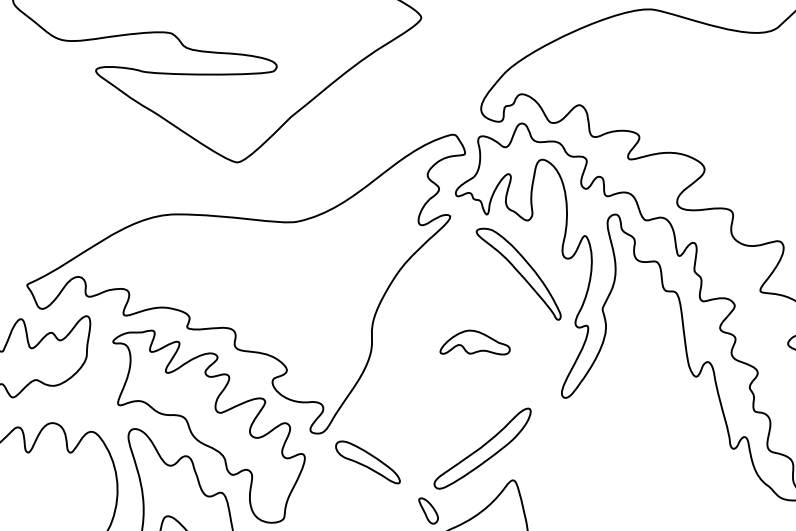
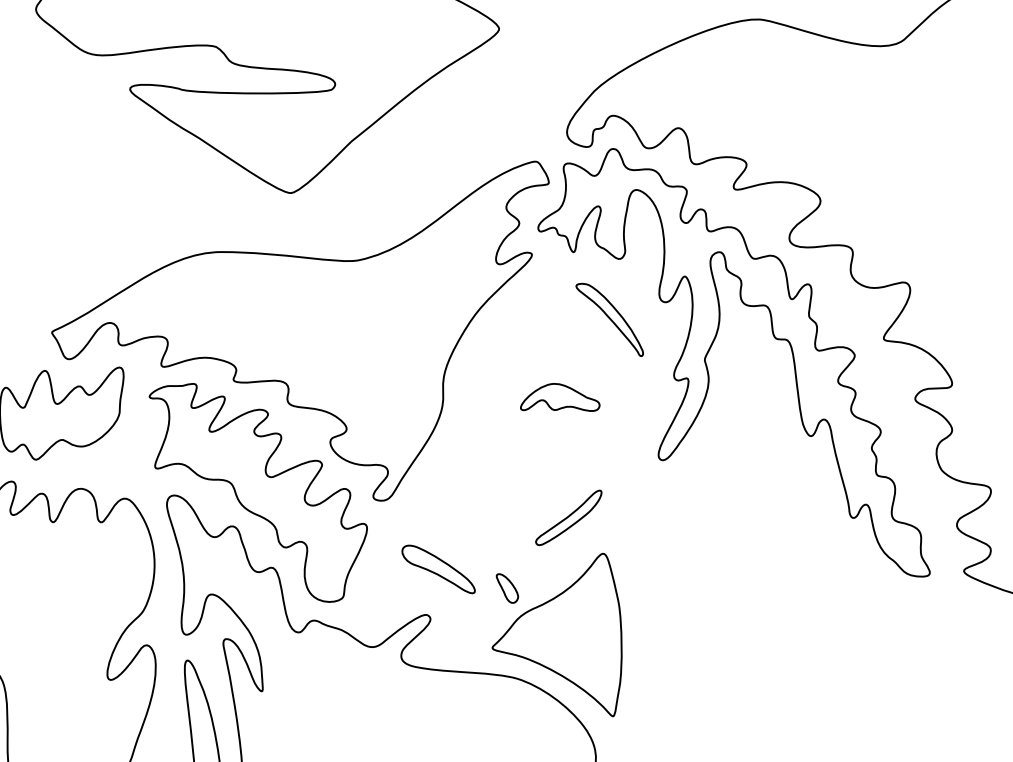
part: (518, 273) -> (609, 319), size x0.7
part: (482, 448) -> (568, 517), size x0.6
part: (367, 462) -> (438, 569), moved

